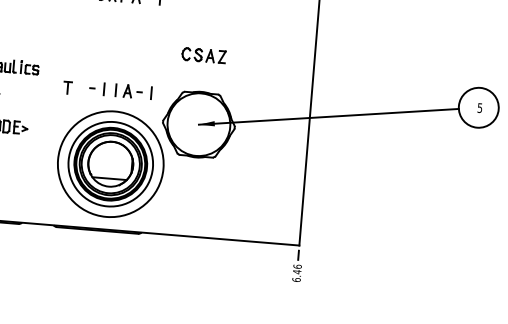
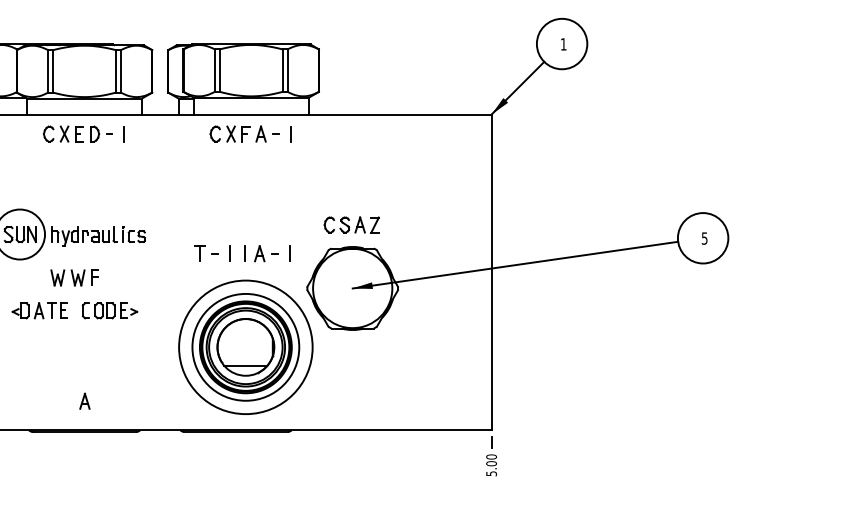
part: (203, 55) -> (351, 224), moved
part: (67, 87) -> (199, 253), moved
text: (297, 273) -> (491, 465), 6.46 -> 5.00

